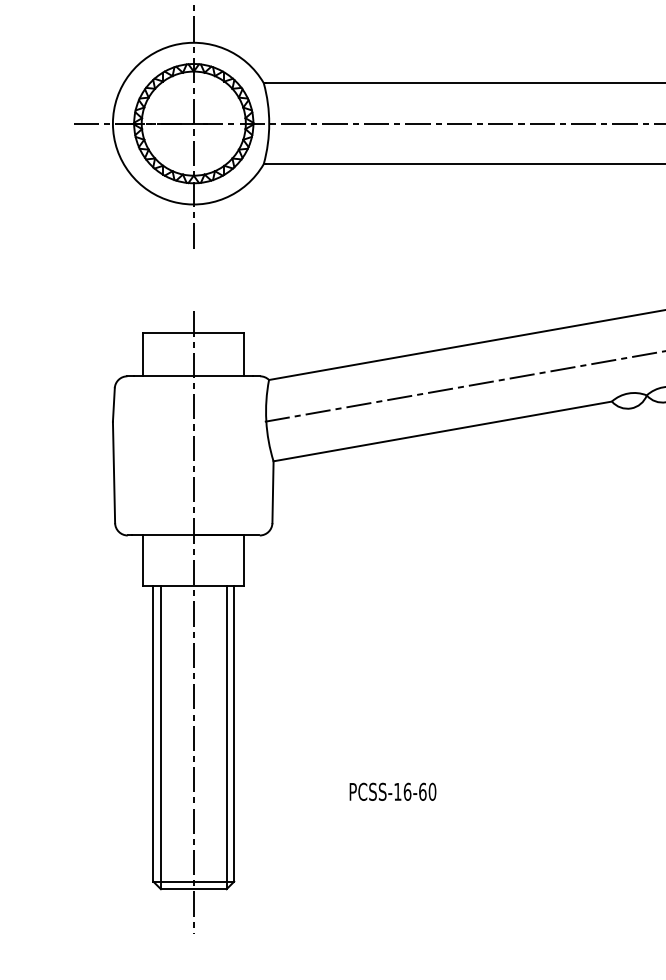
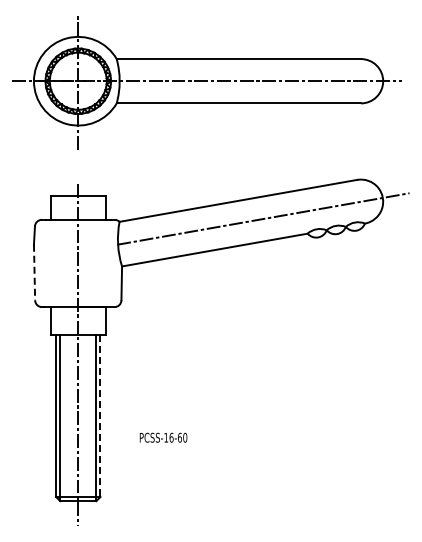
line: (113, 472) -> (34, 272), solid -> dashed
line: (234, 734) -> (100, 416), solid -> dashed
text: (392, 791) -> (163, 437), moved

